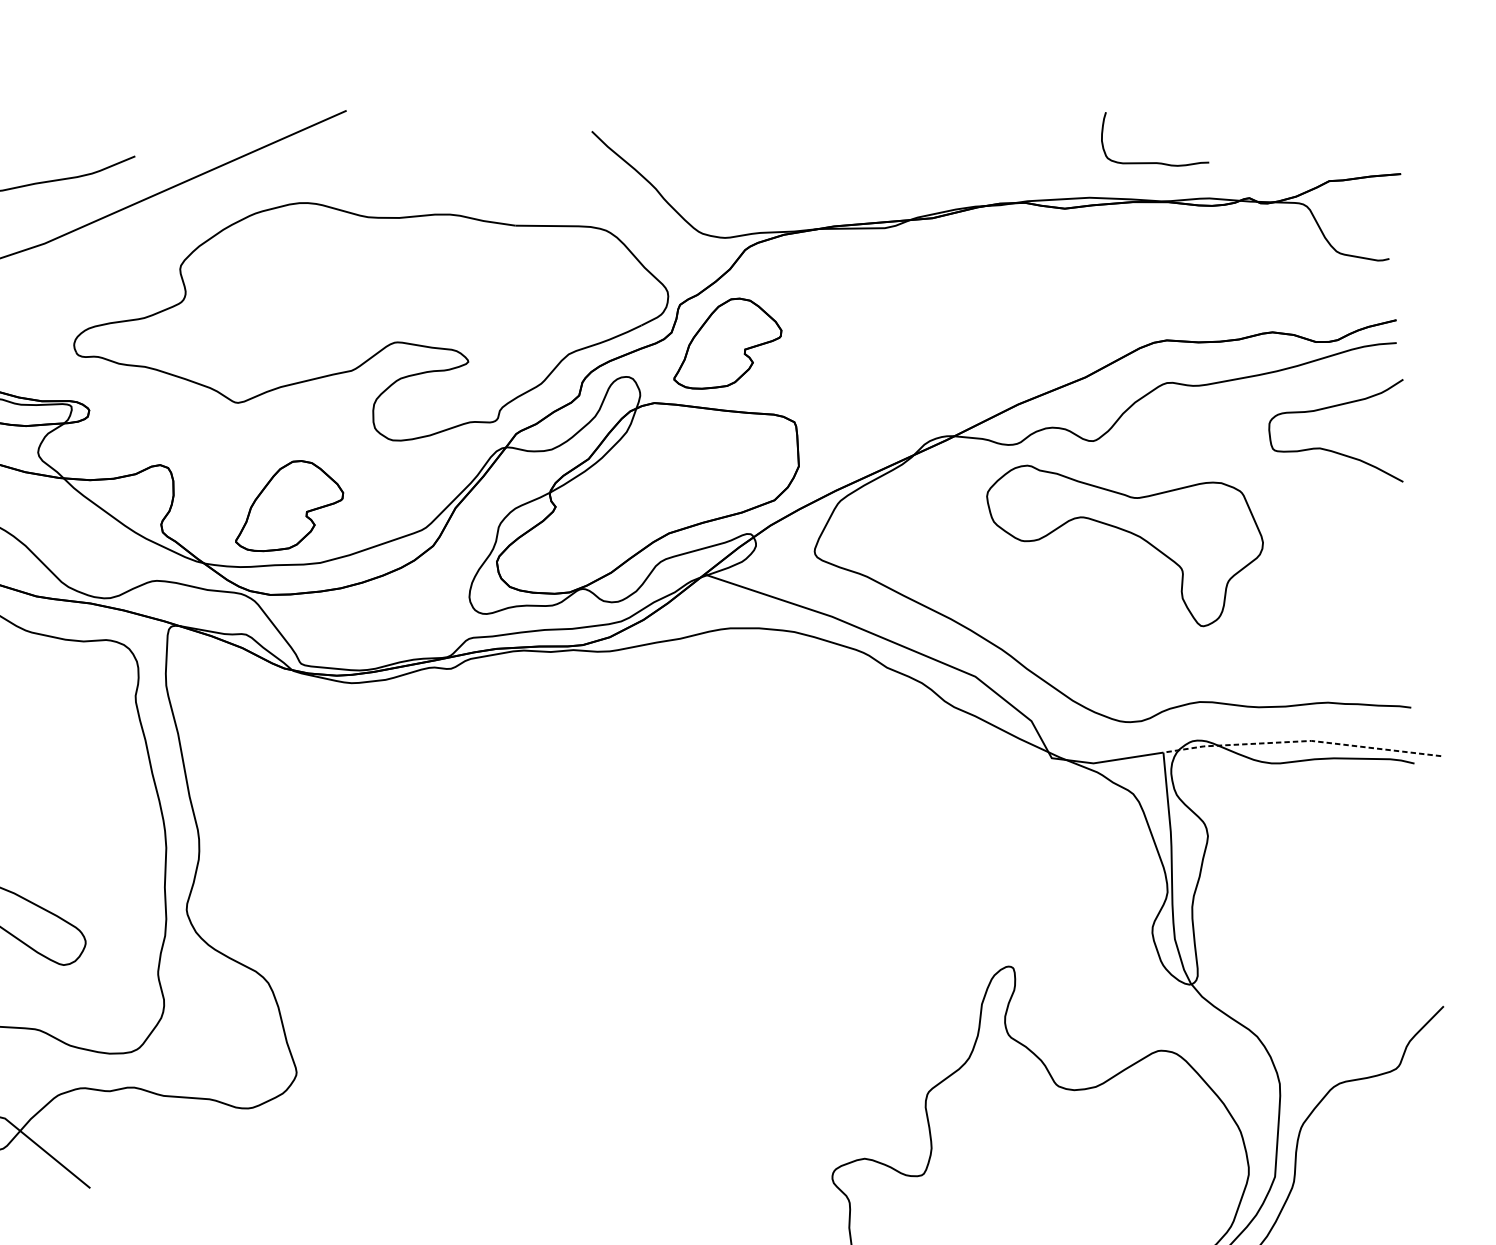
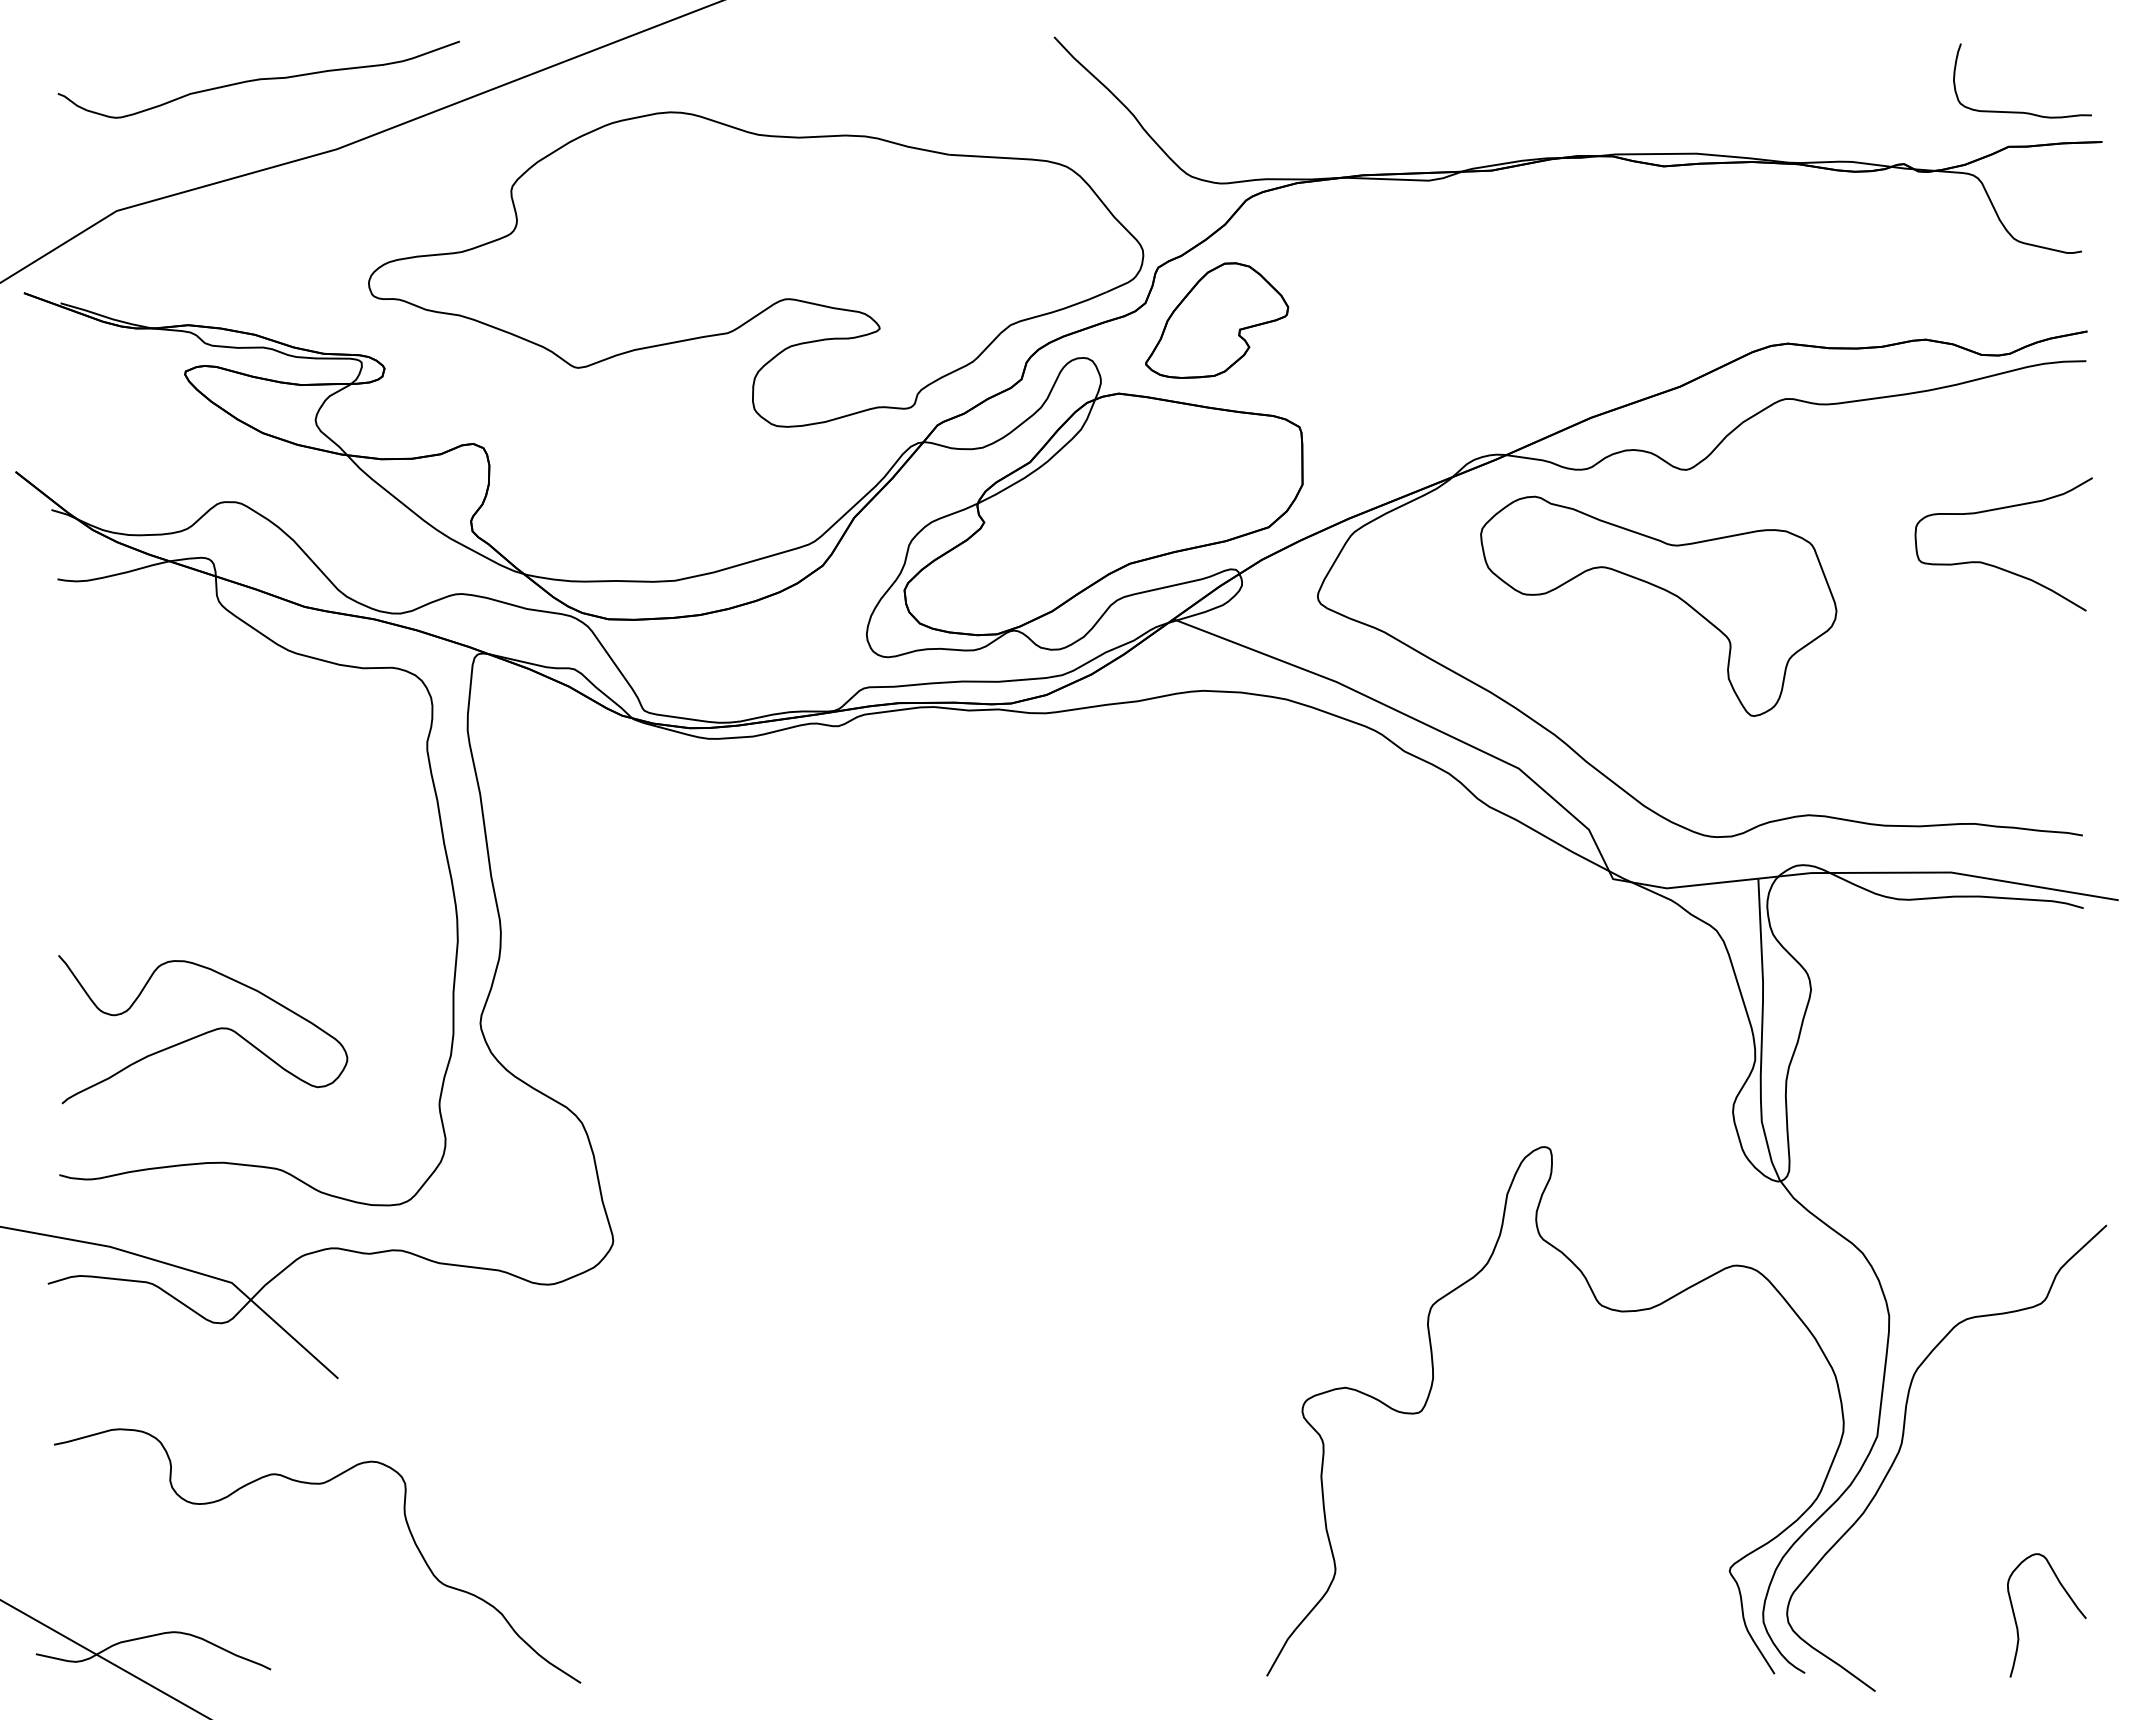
curve: (1155, 162) -> (2022, 111), moved
curve: (1331, 450) -> (1995, 565), moved
part: (289, 505) -> (638, 504), removed
part: (1130, 533) -> (1665, 591), moved
line: (1302, 741) -> (1939, 872), dashed -> solid

